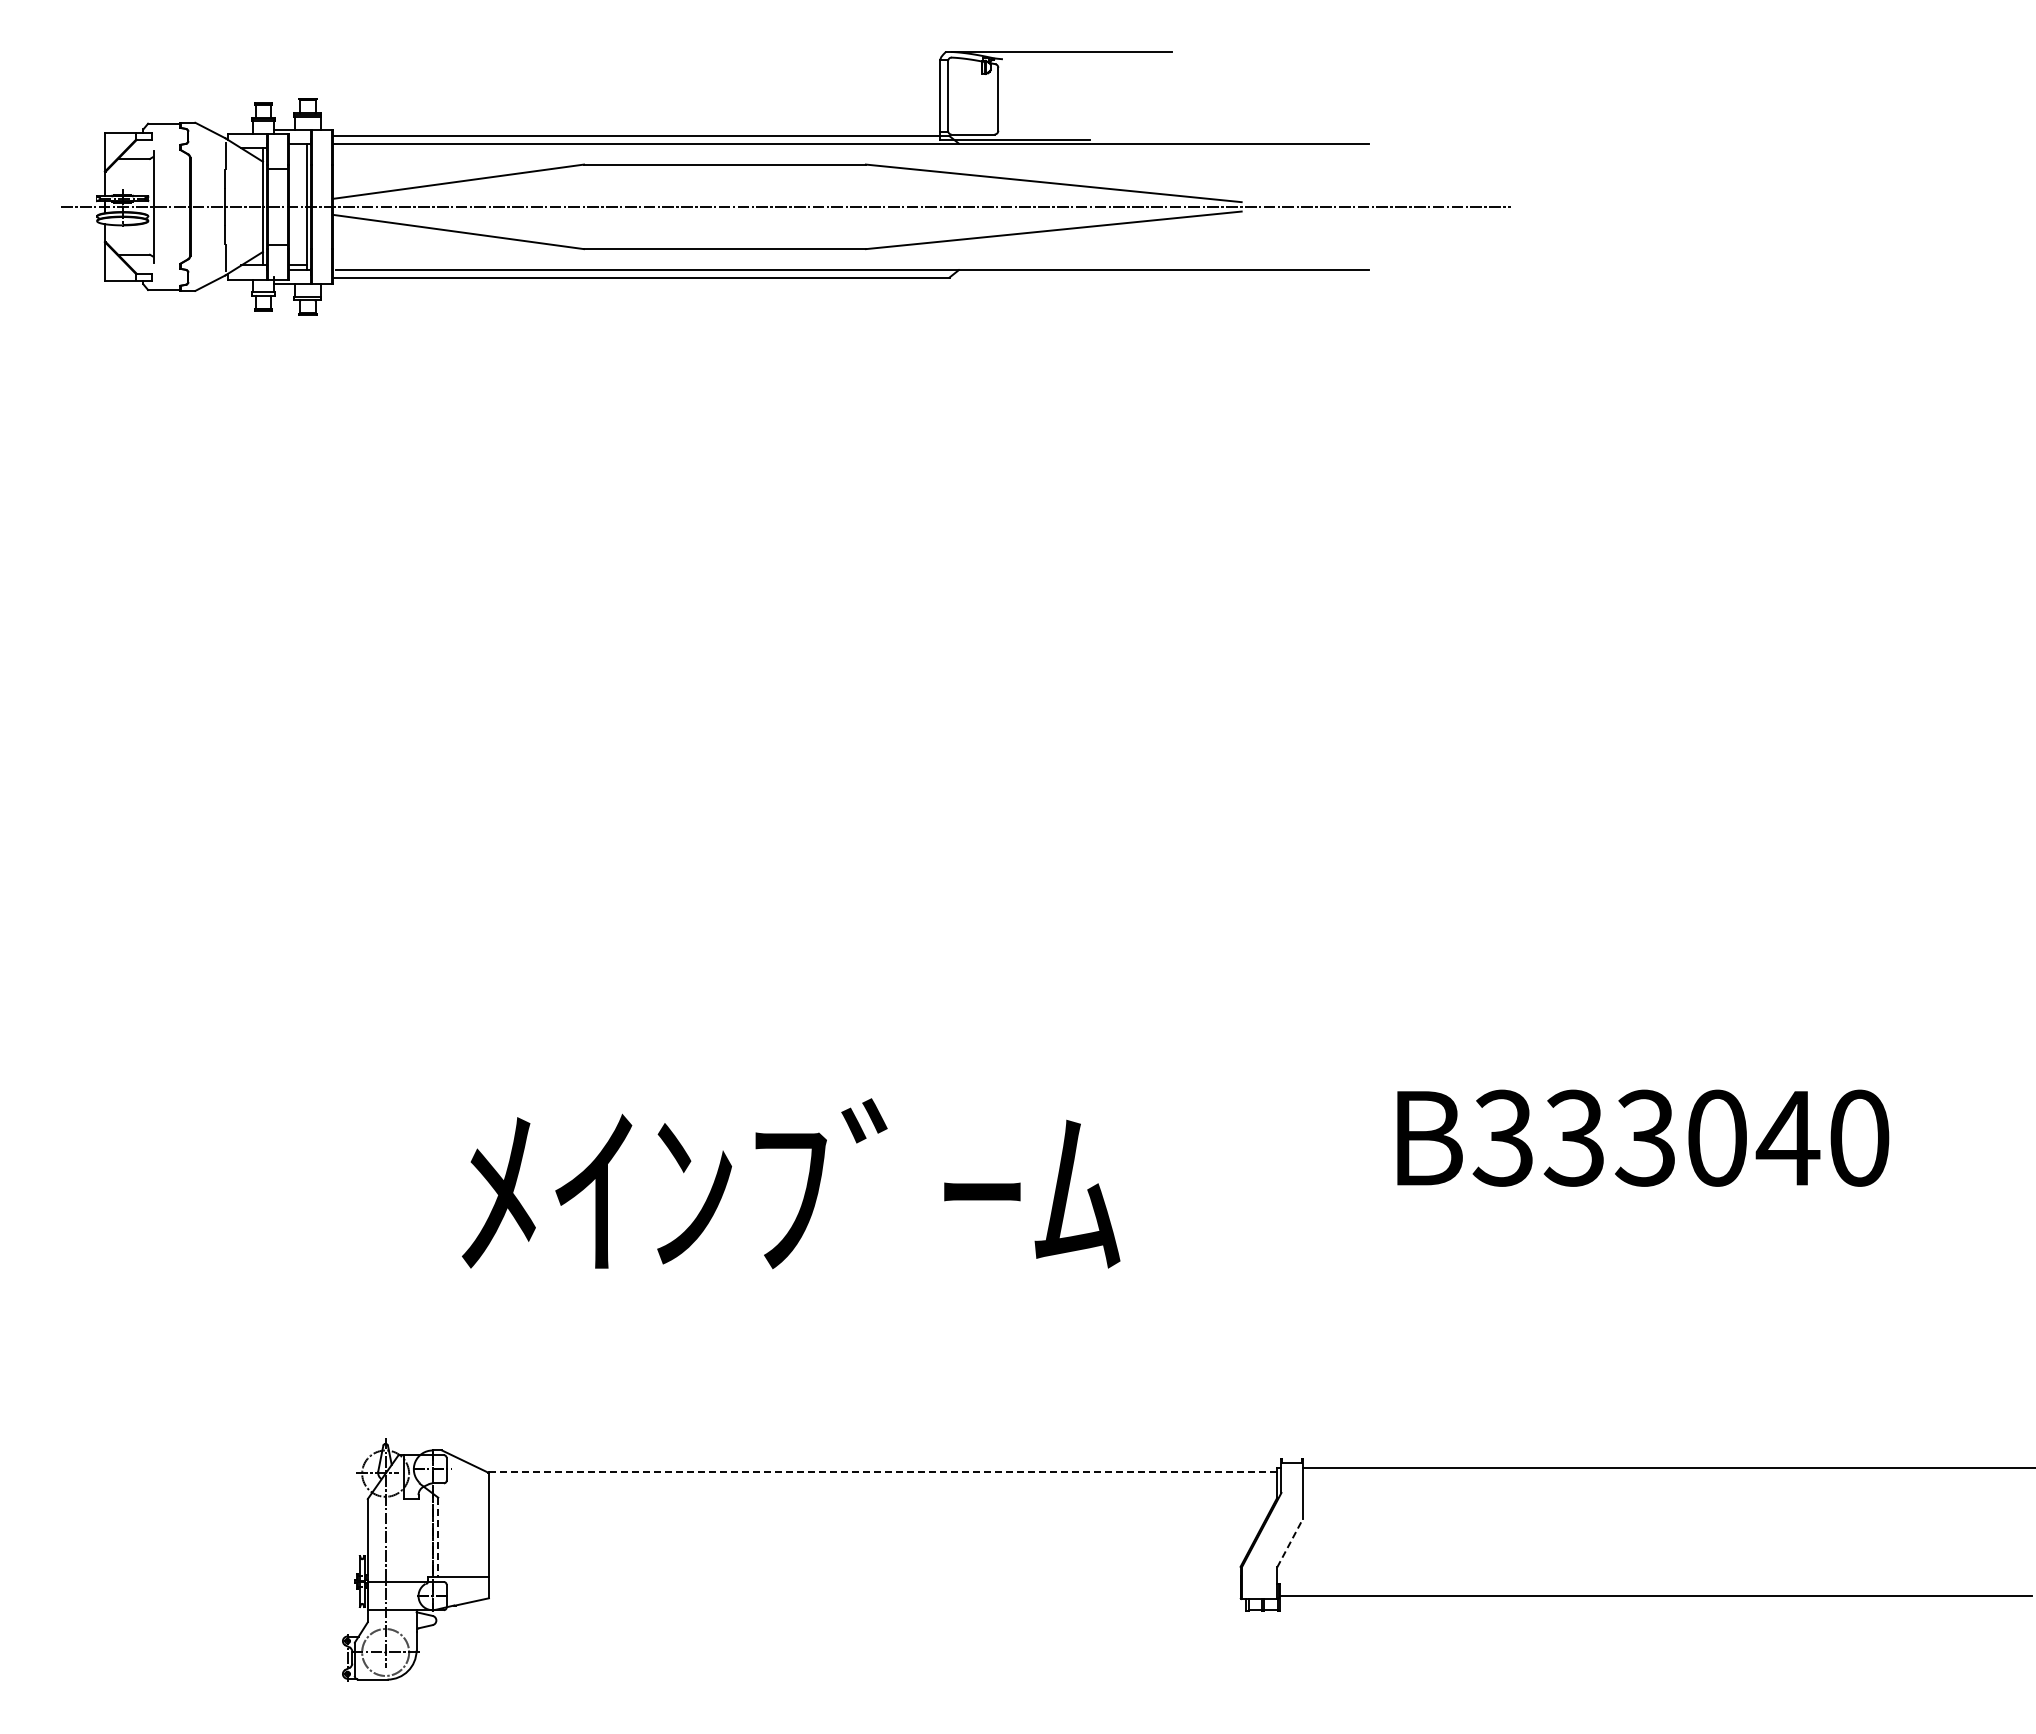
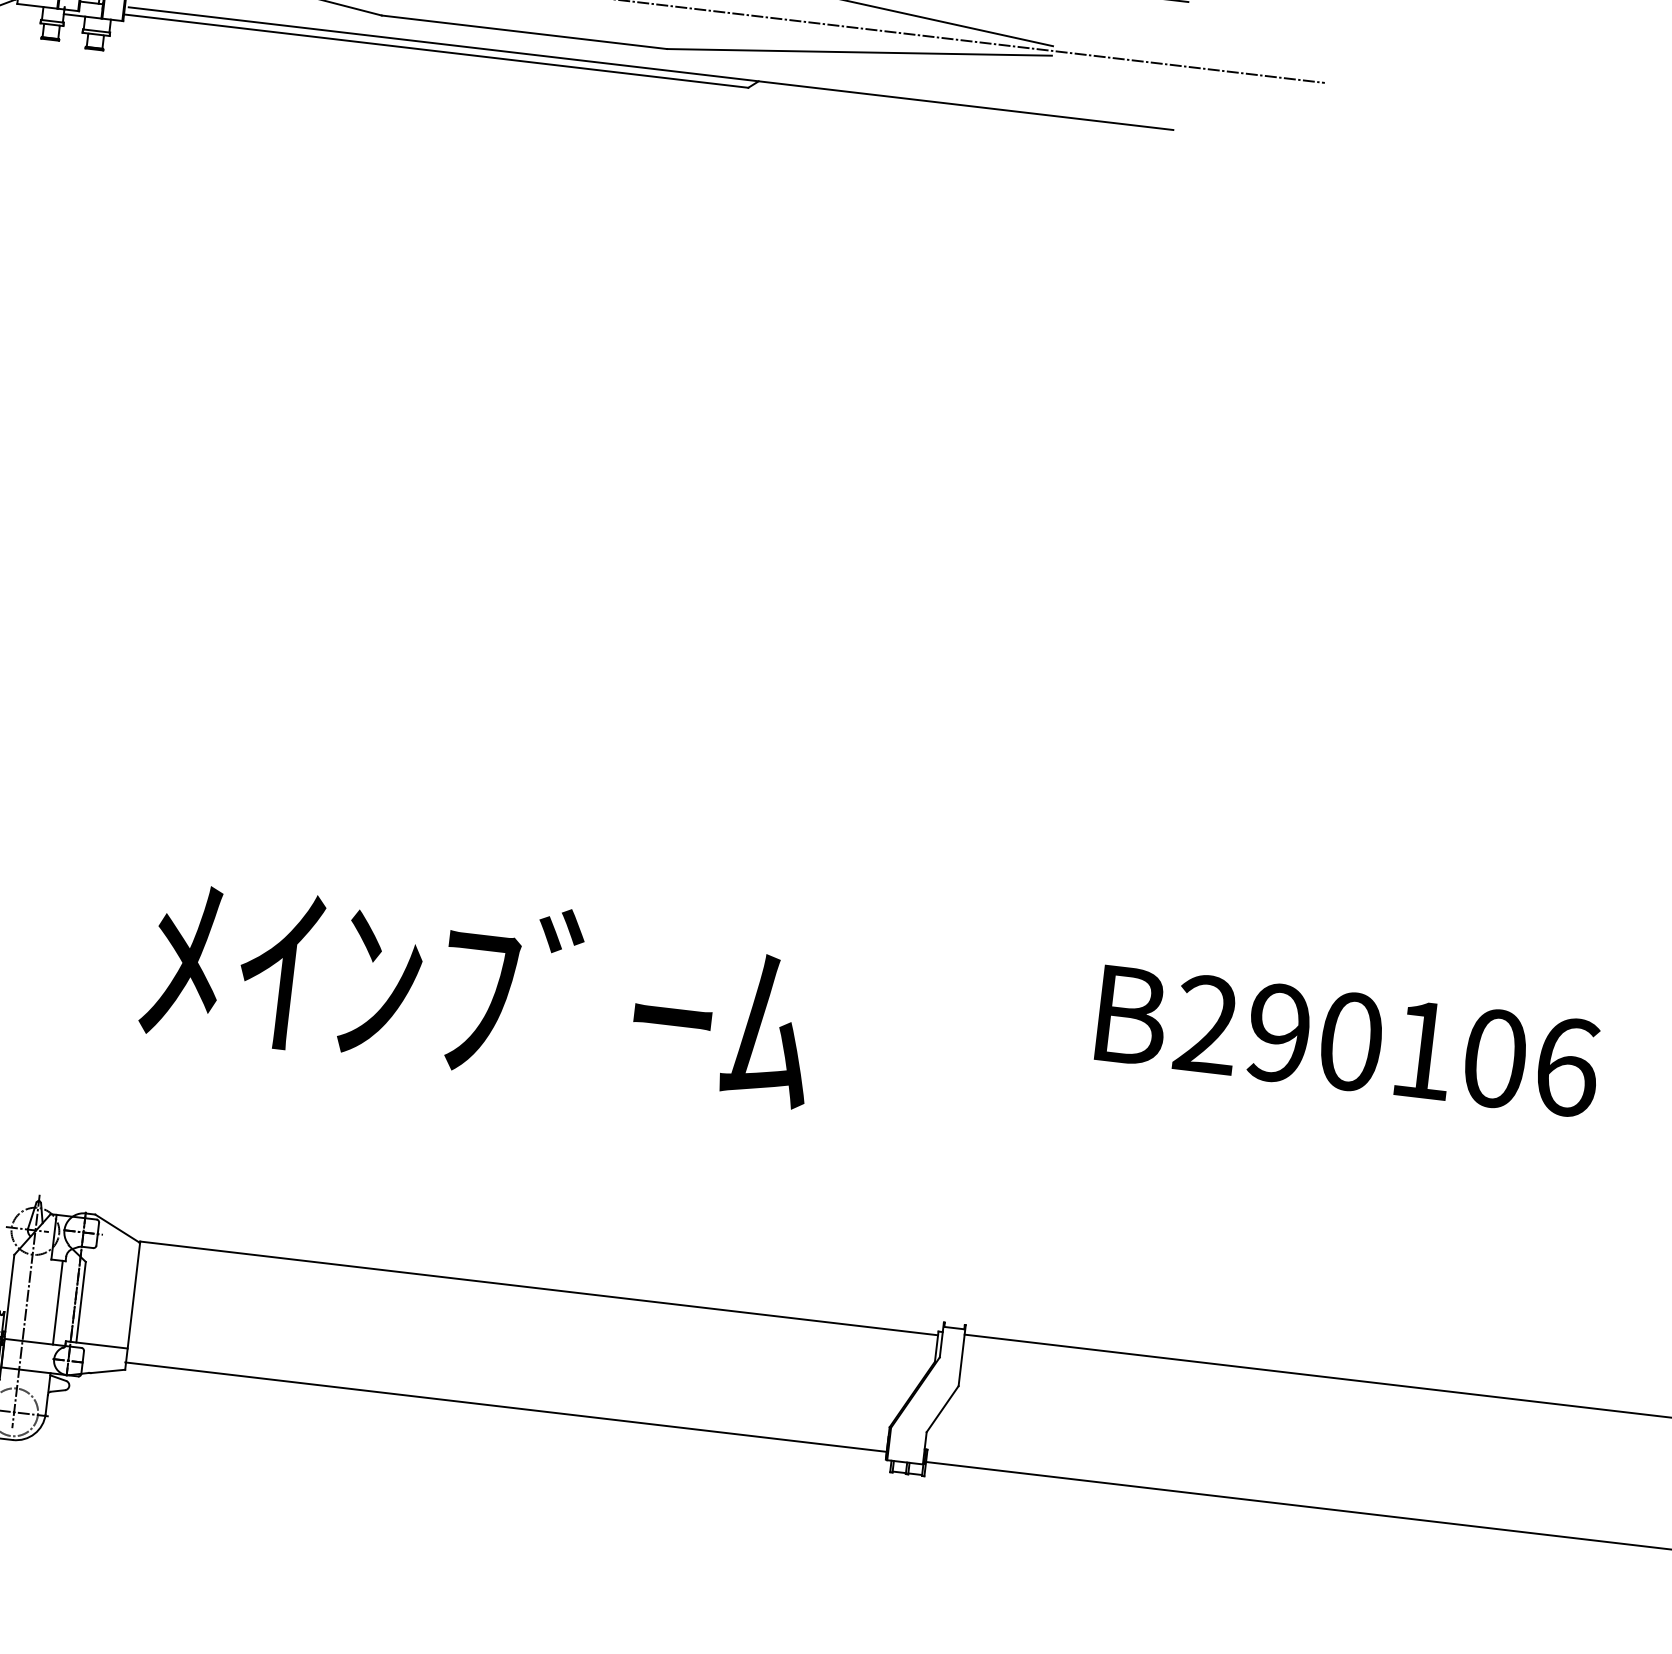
text: (1680, 1137) -> (1385, 1045), B333040 -> B290106
line: (883, 1471) -> (539, 1288), dashed -> solid
line: (438, 1537) -> (81, 1302), dashed -> solid
line: (415, 1540) -> (57, 1302), added
line: (1290, 1543) -> (942, 1409), dashed -> solid
line: (864, 1591) -> (506, 1407), added

